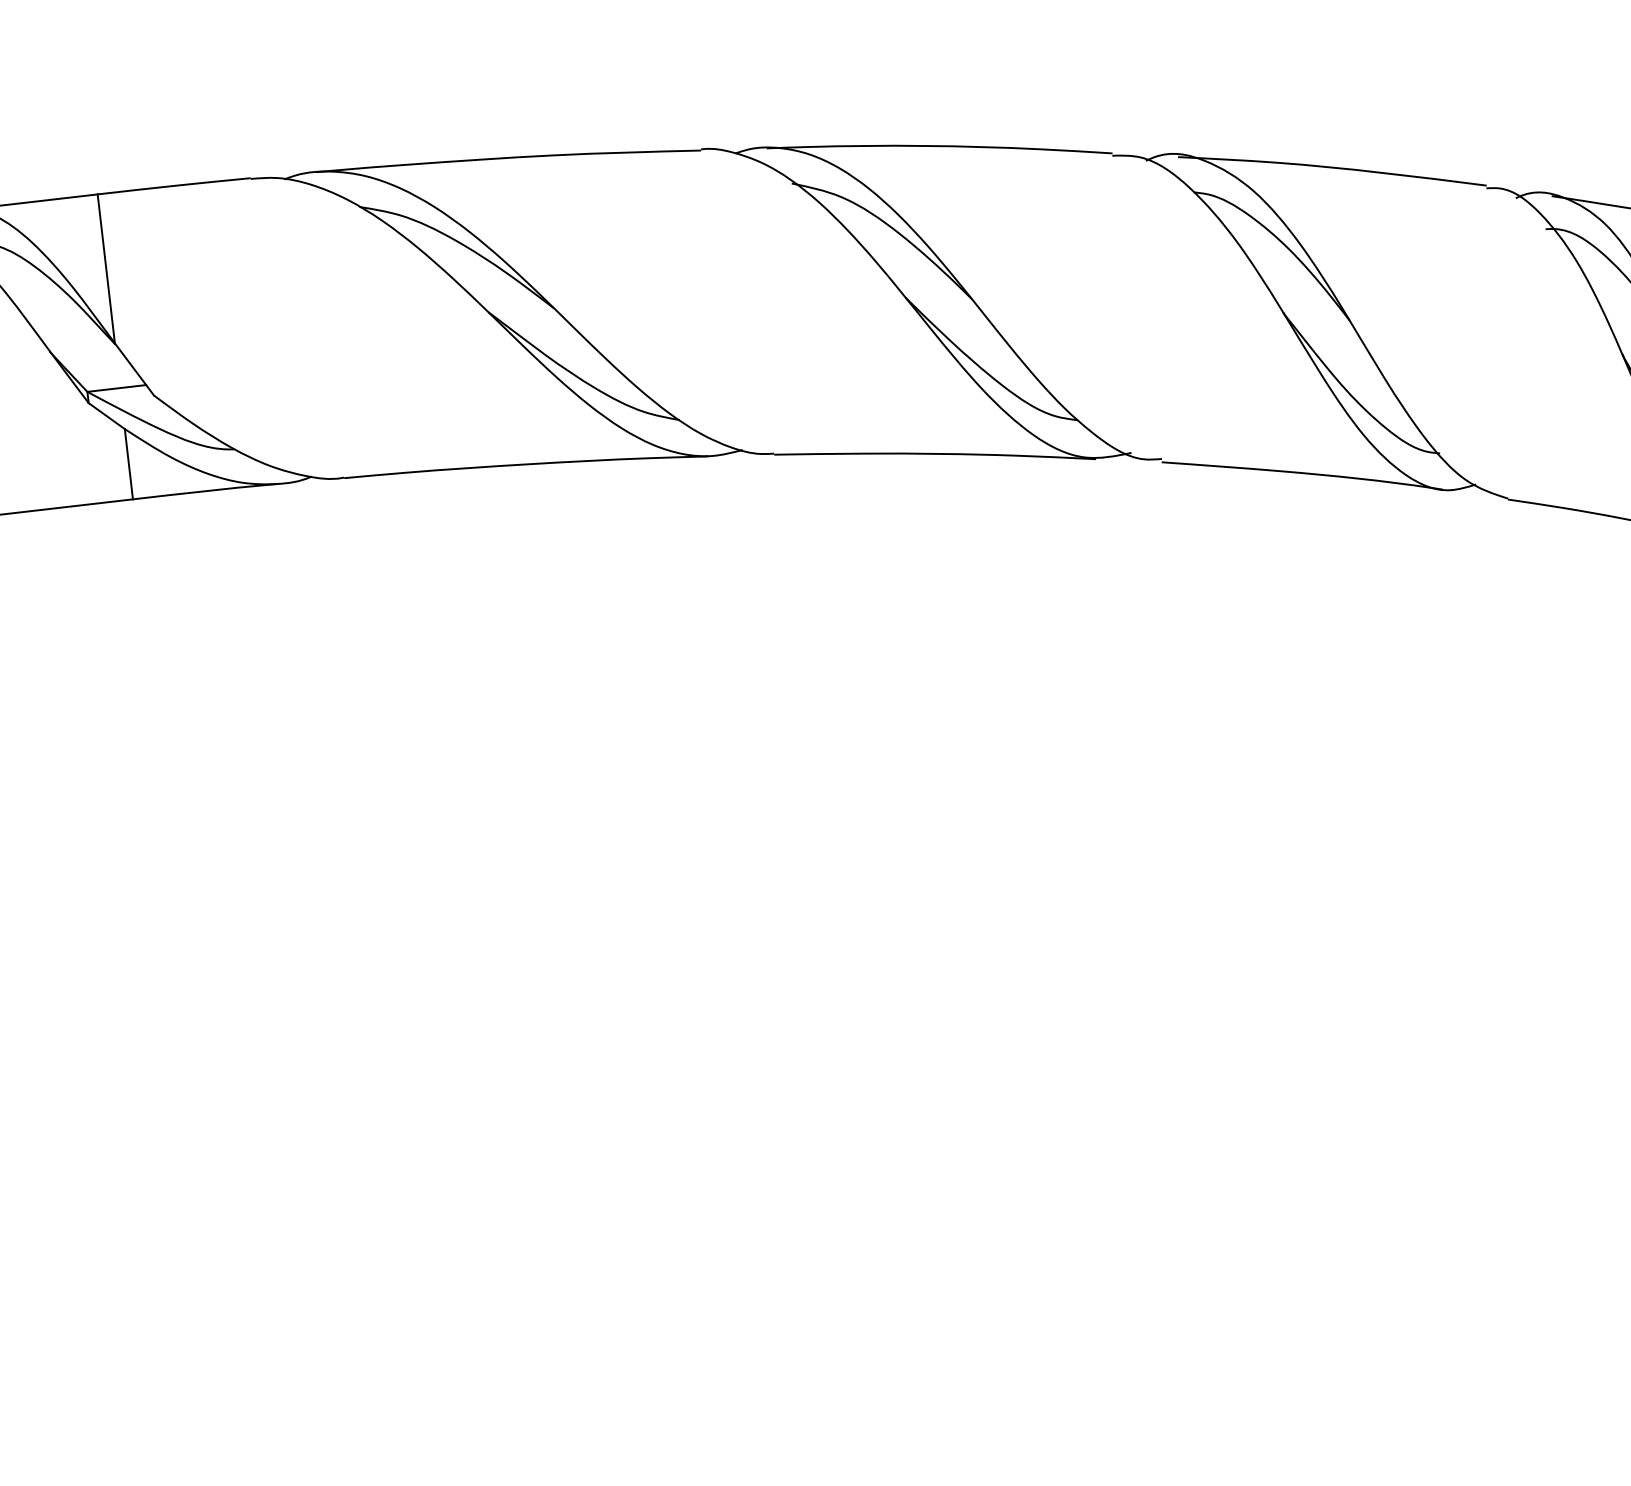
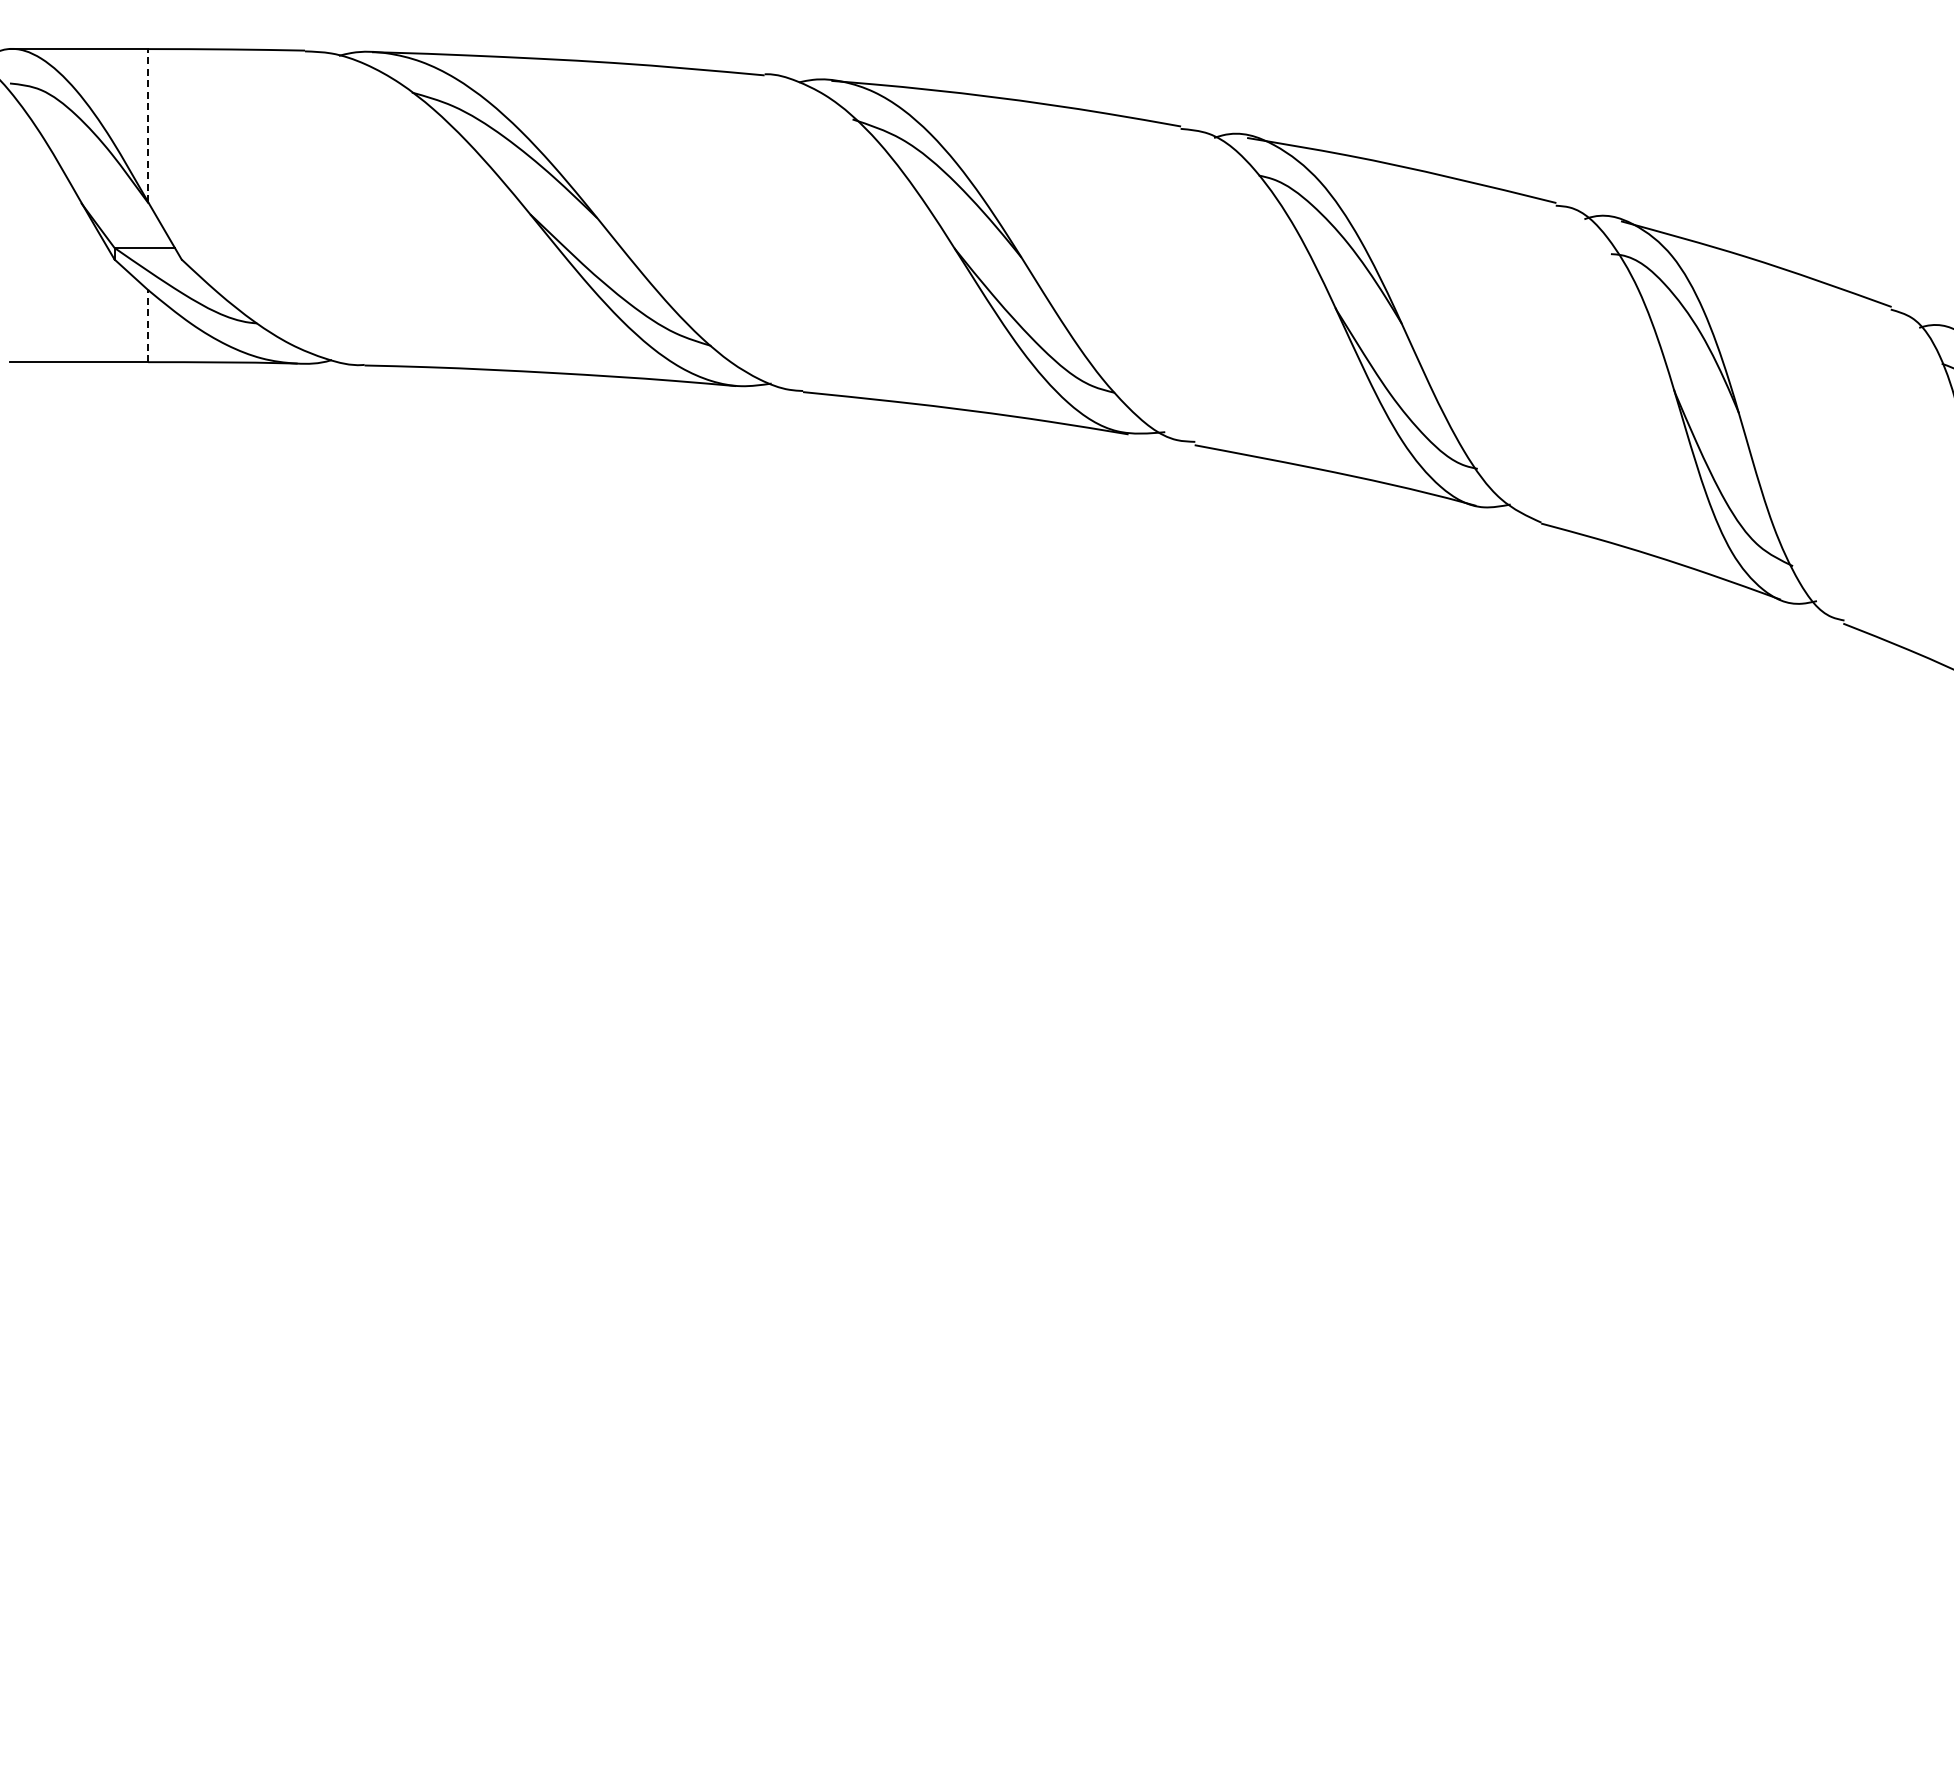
line: (106, 268) -> (148, 125), solid -> dashed
line: (129, 463) -> (148, 325), solid -> dashed

